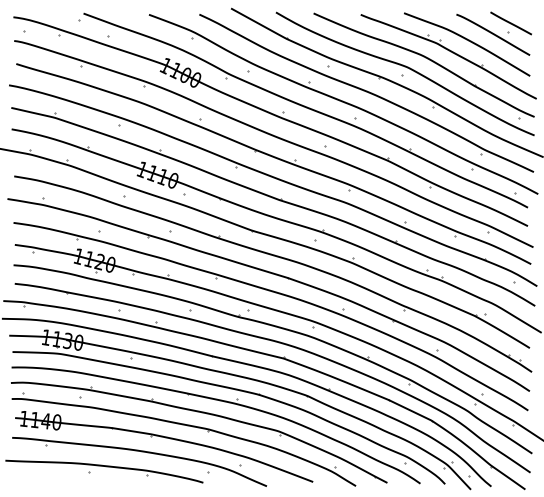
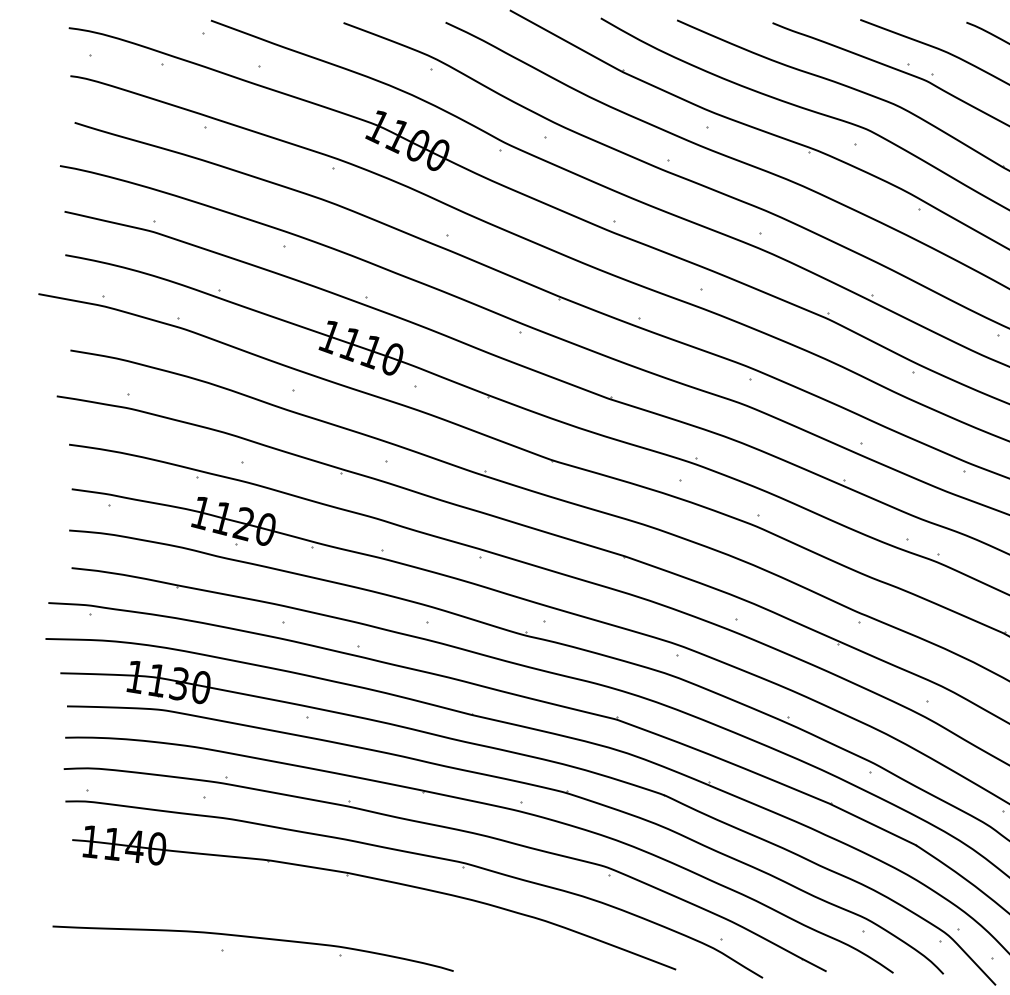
part: (141, 452) -> (328, 909), removed

